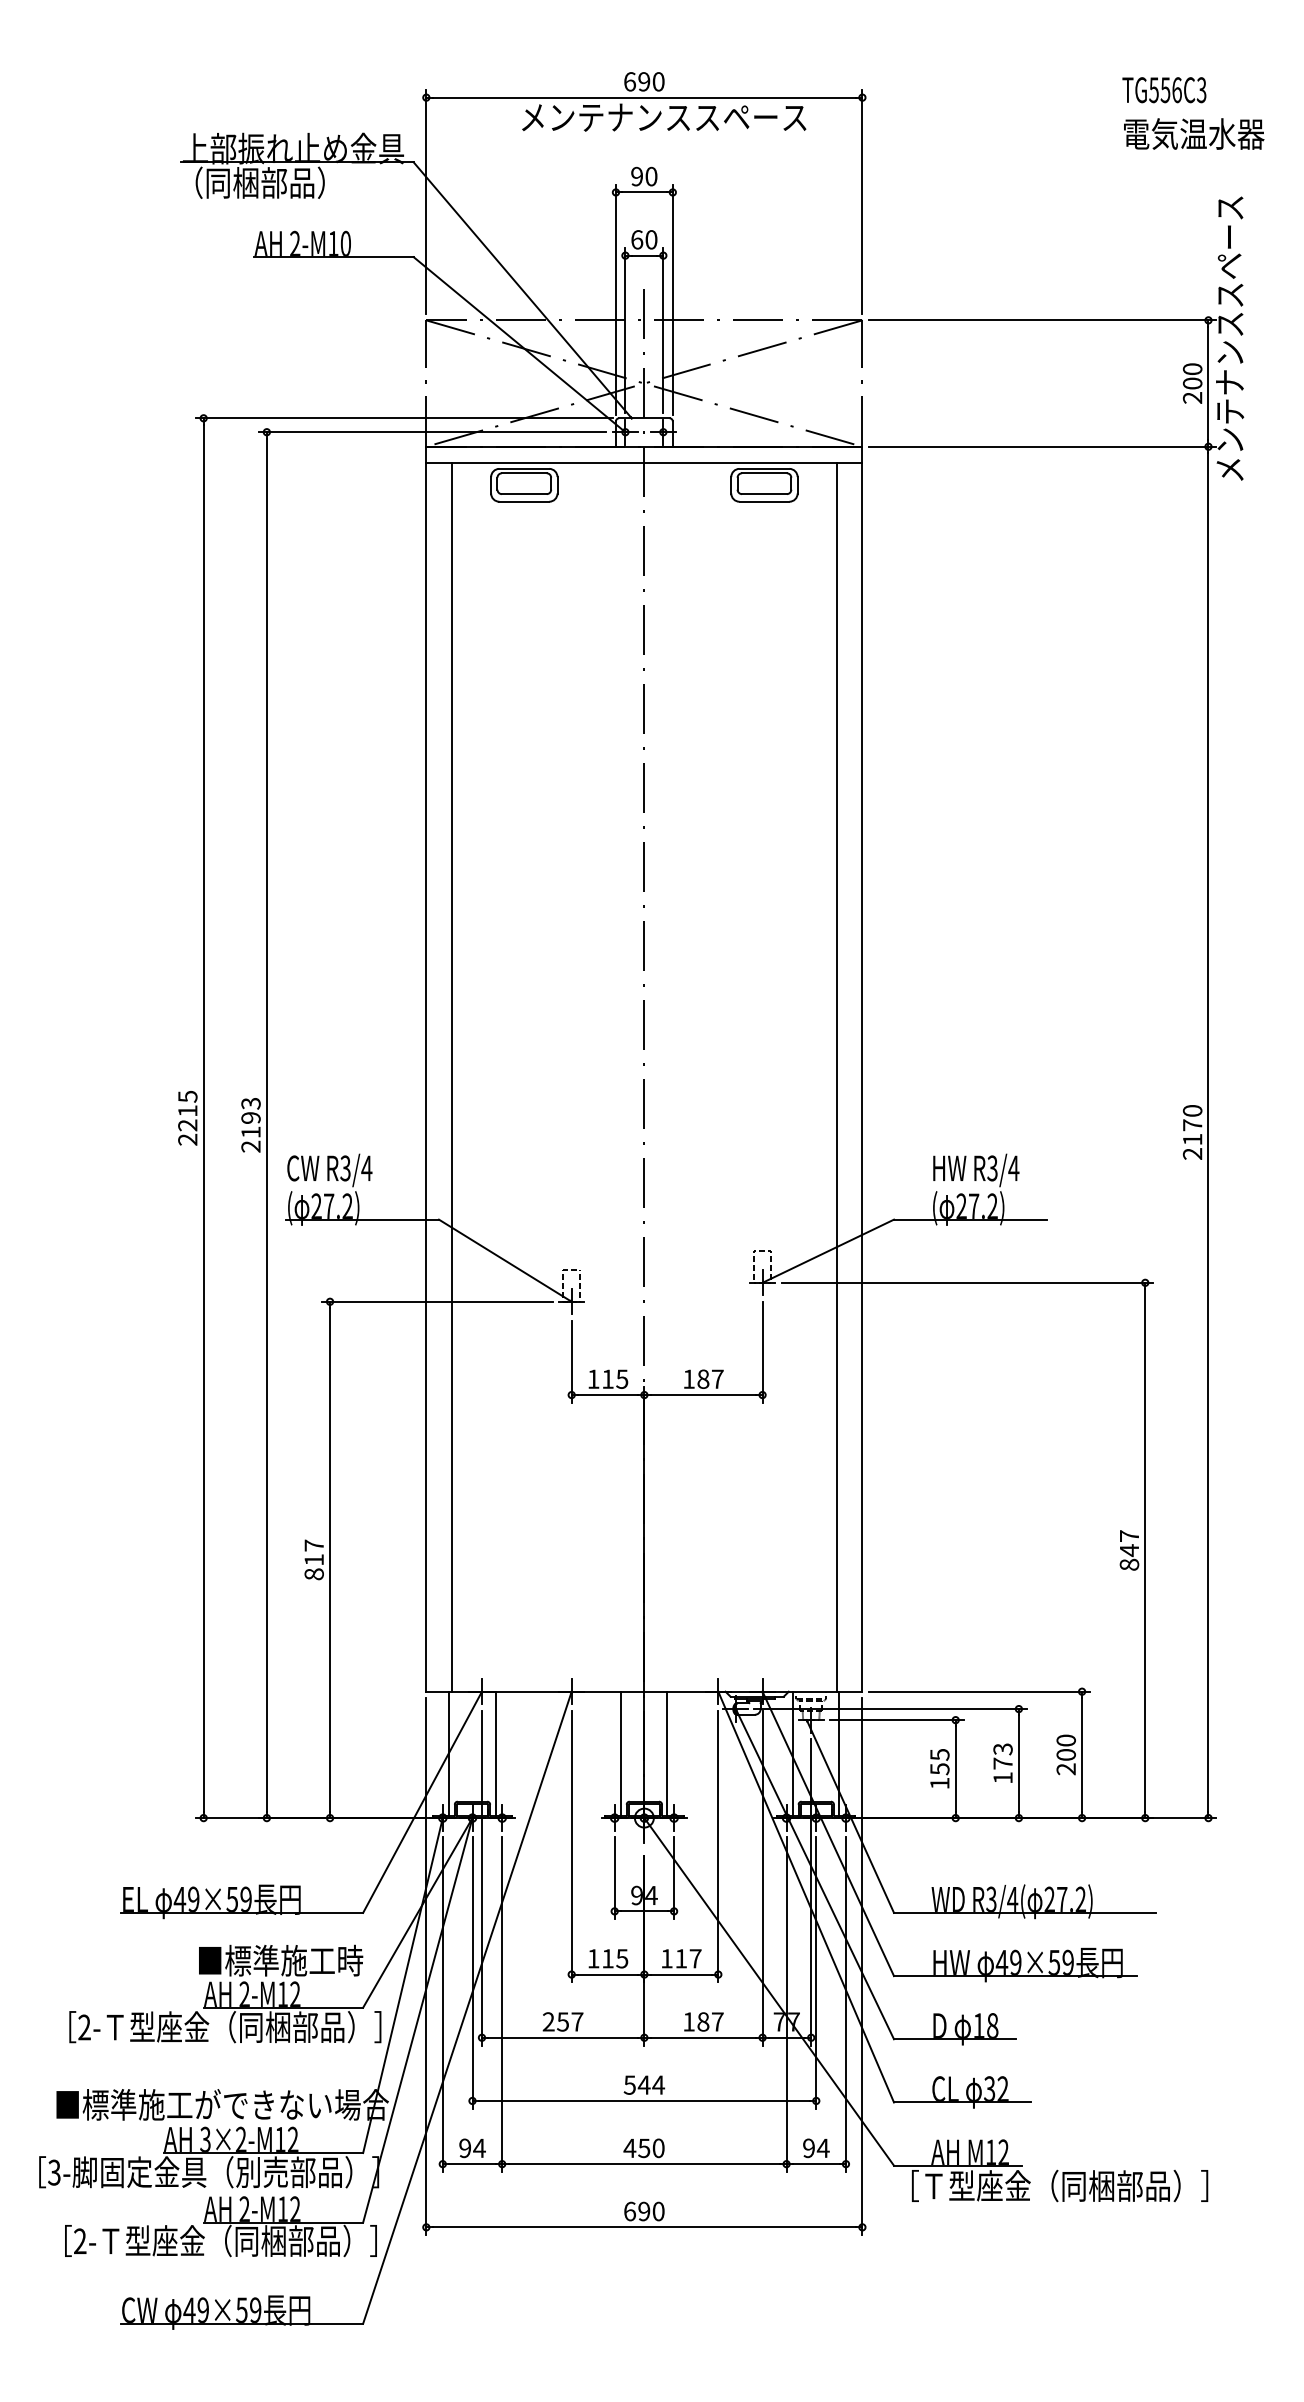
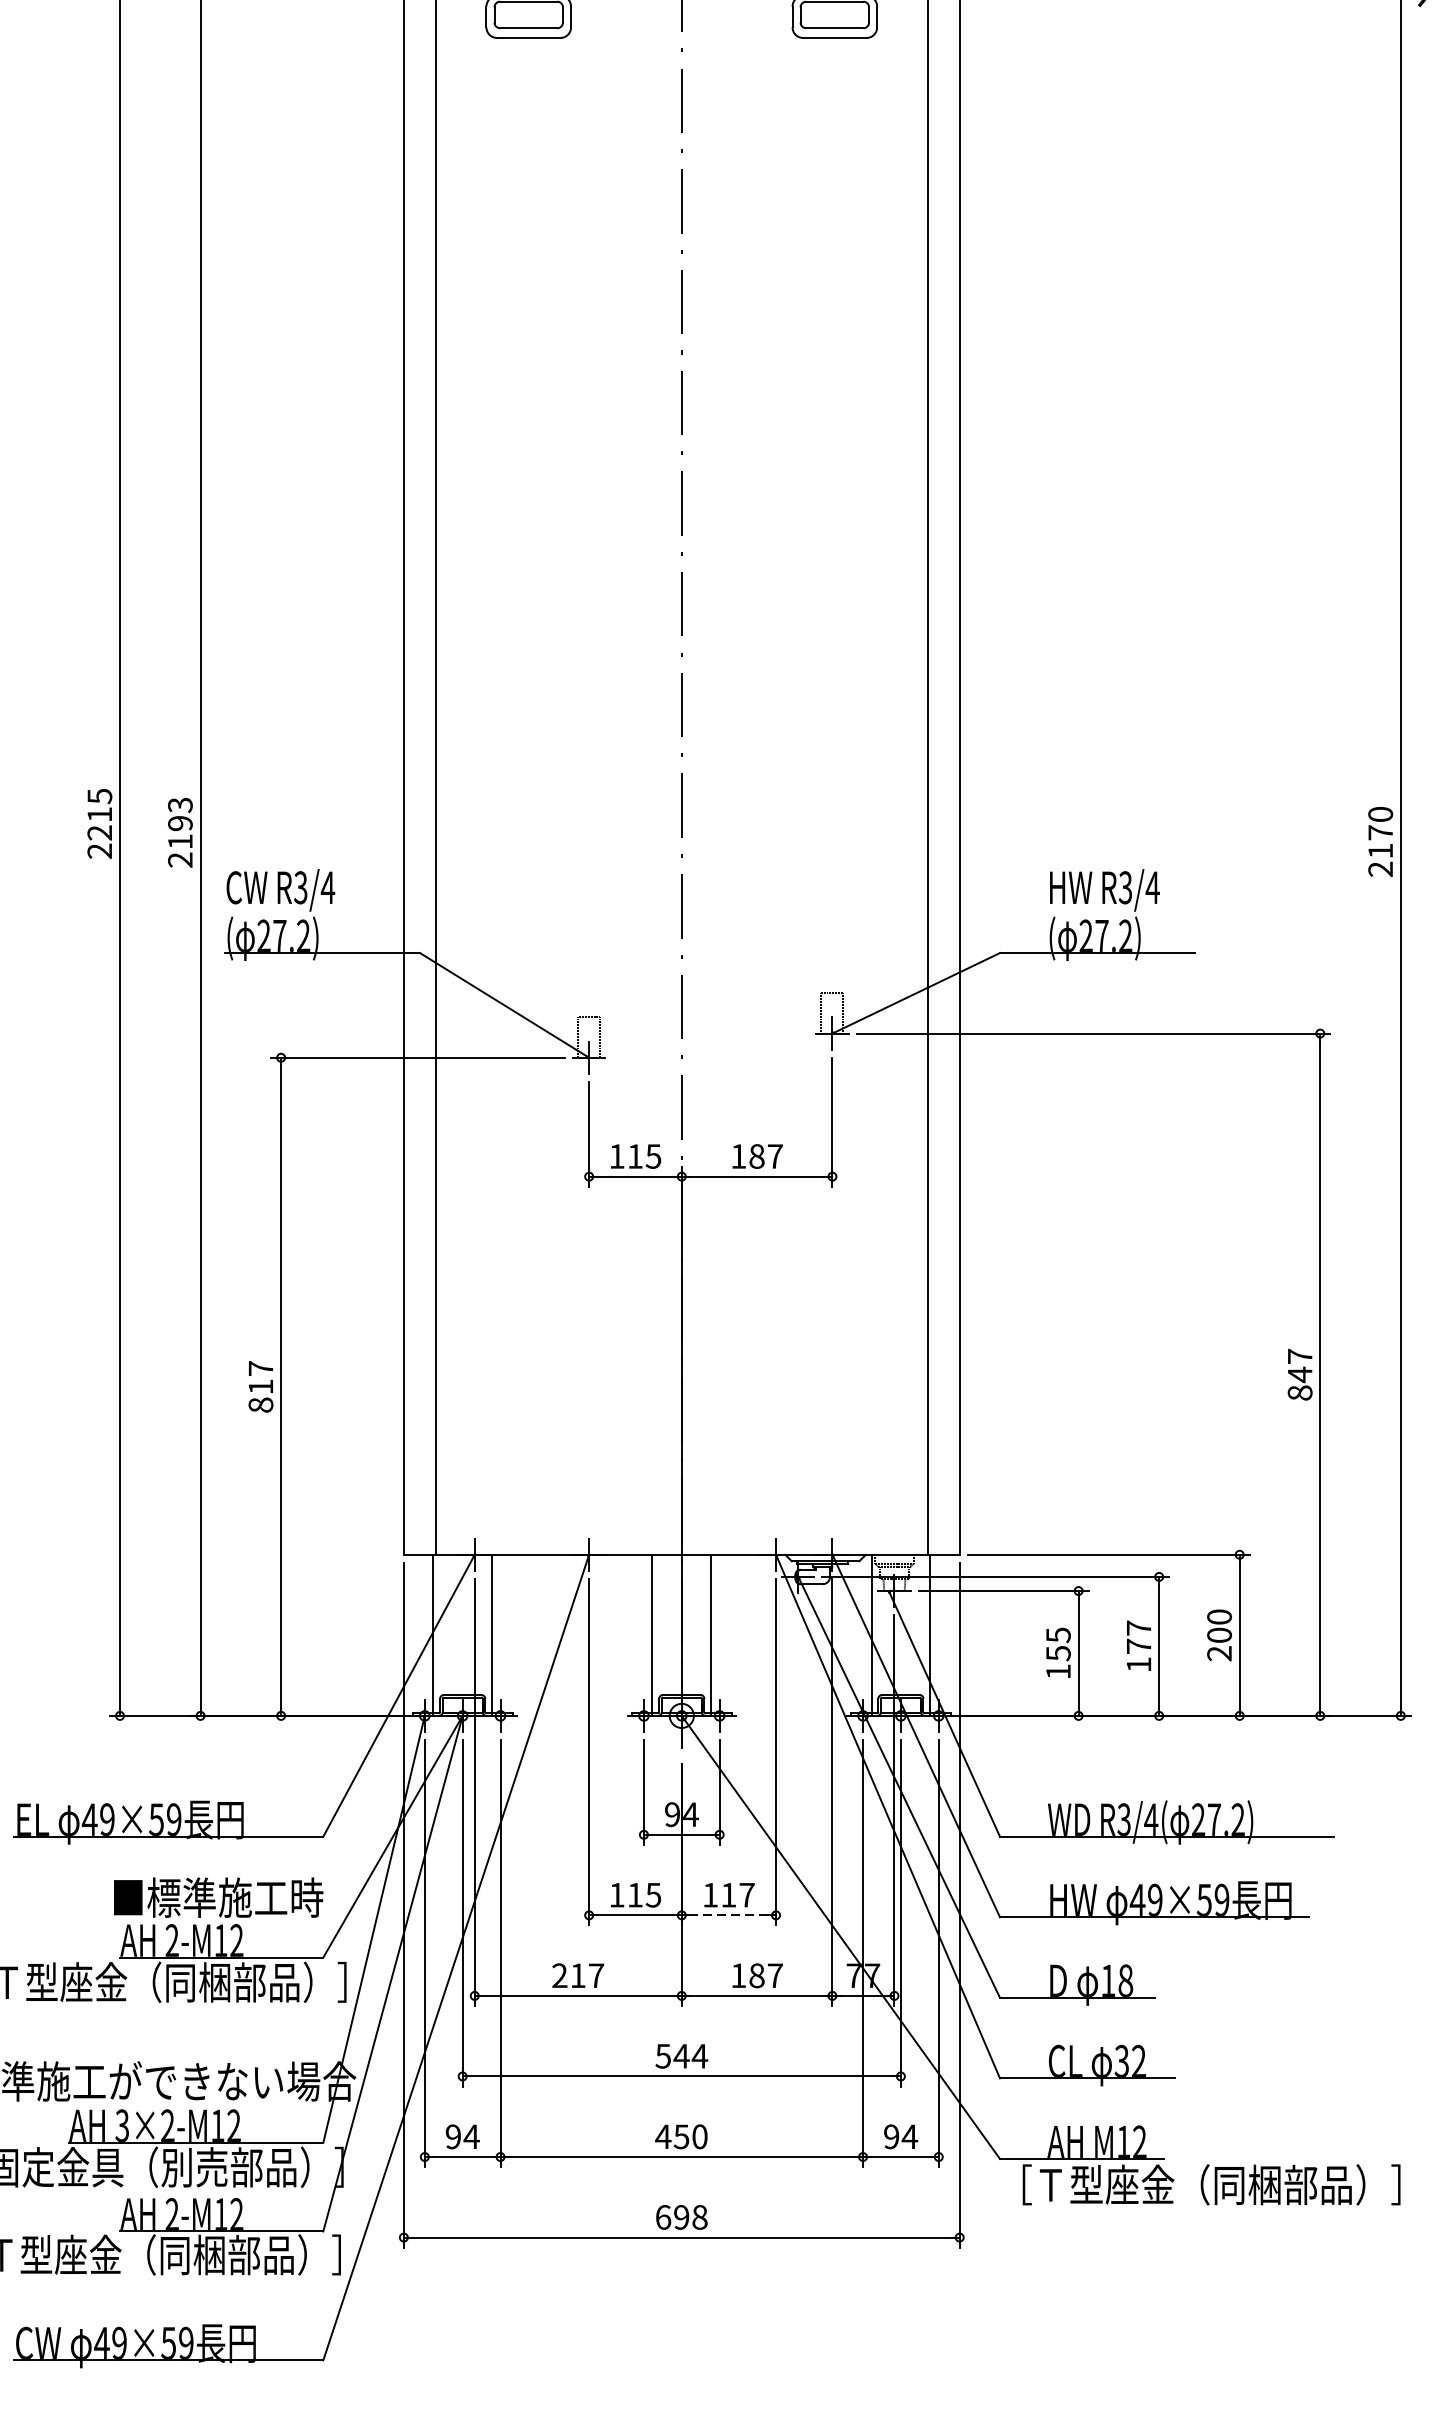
text: (1002, 1749) -> (1138, 1628), 173 -> 177
line: (681, 1974) -> (729, 1915), solid -> dashed
text: (562, 2021) -> (577, 1975), 257 -> 217
text: (658, 2211) -> (699, 2217), 690 -> 698

